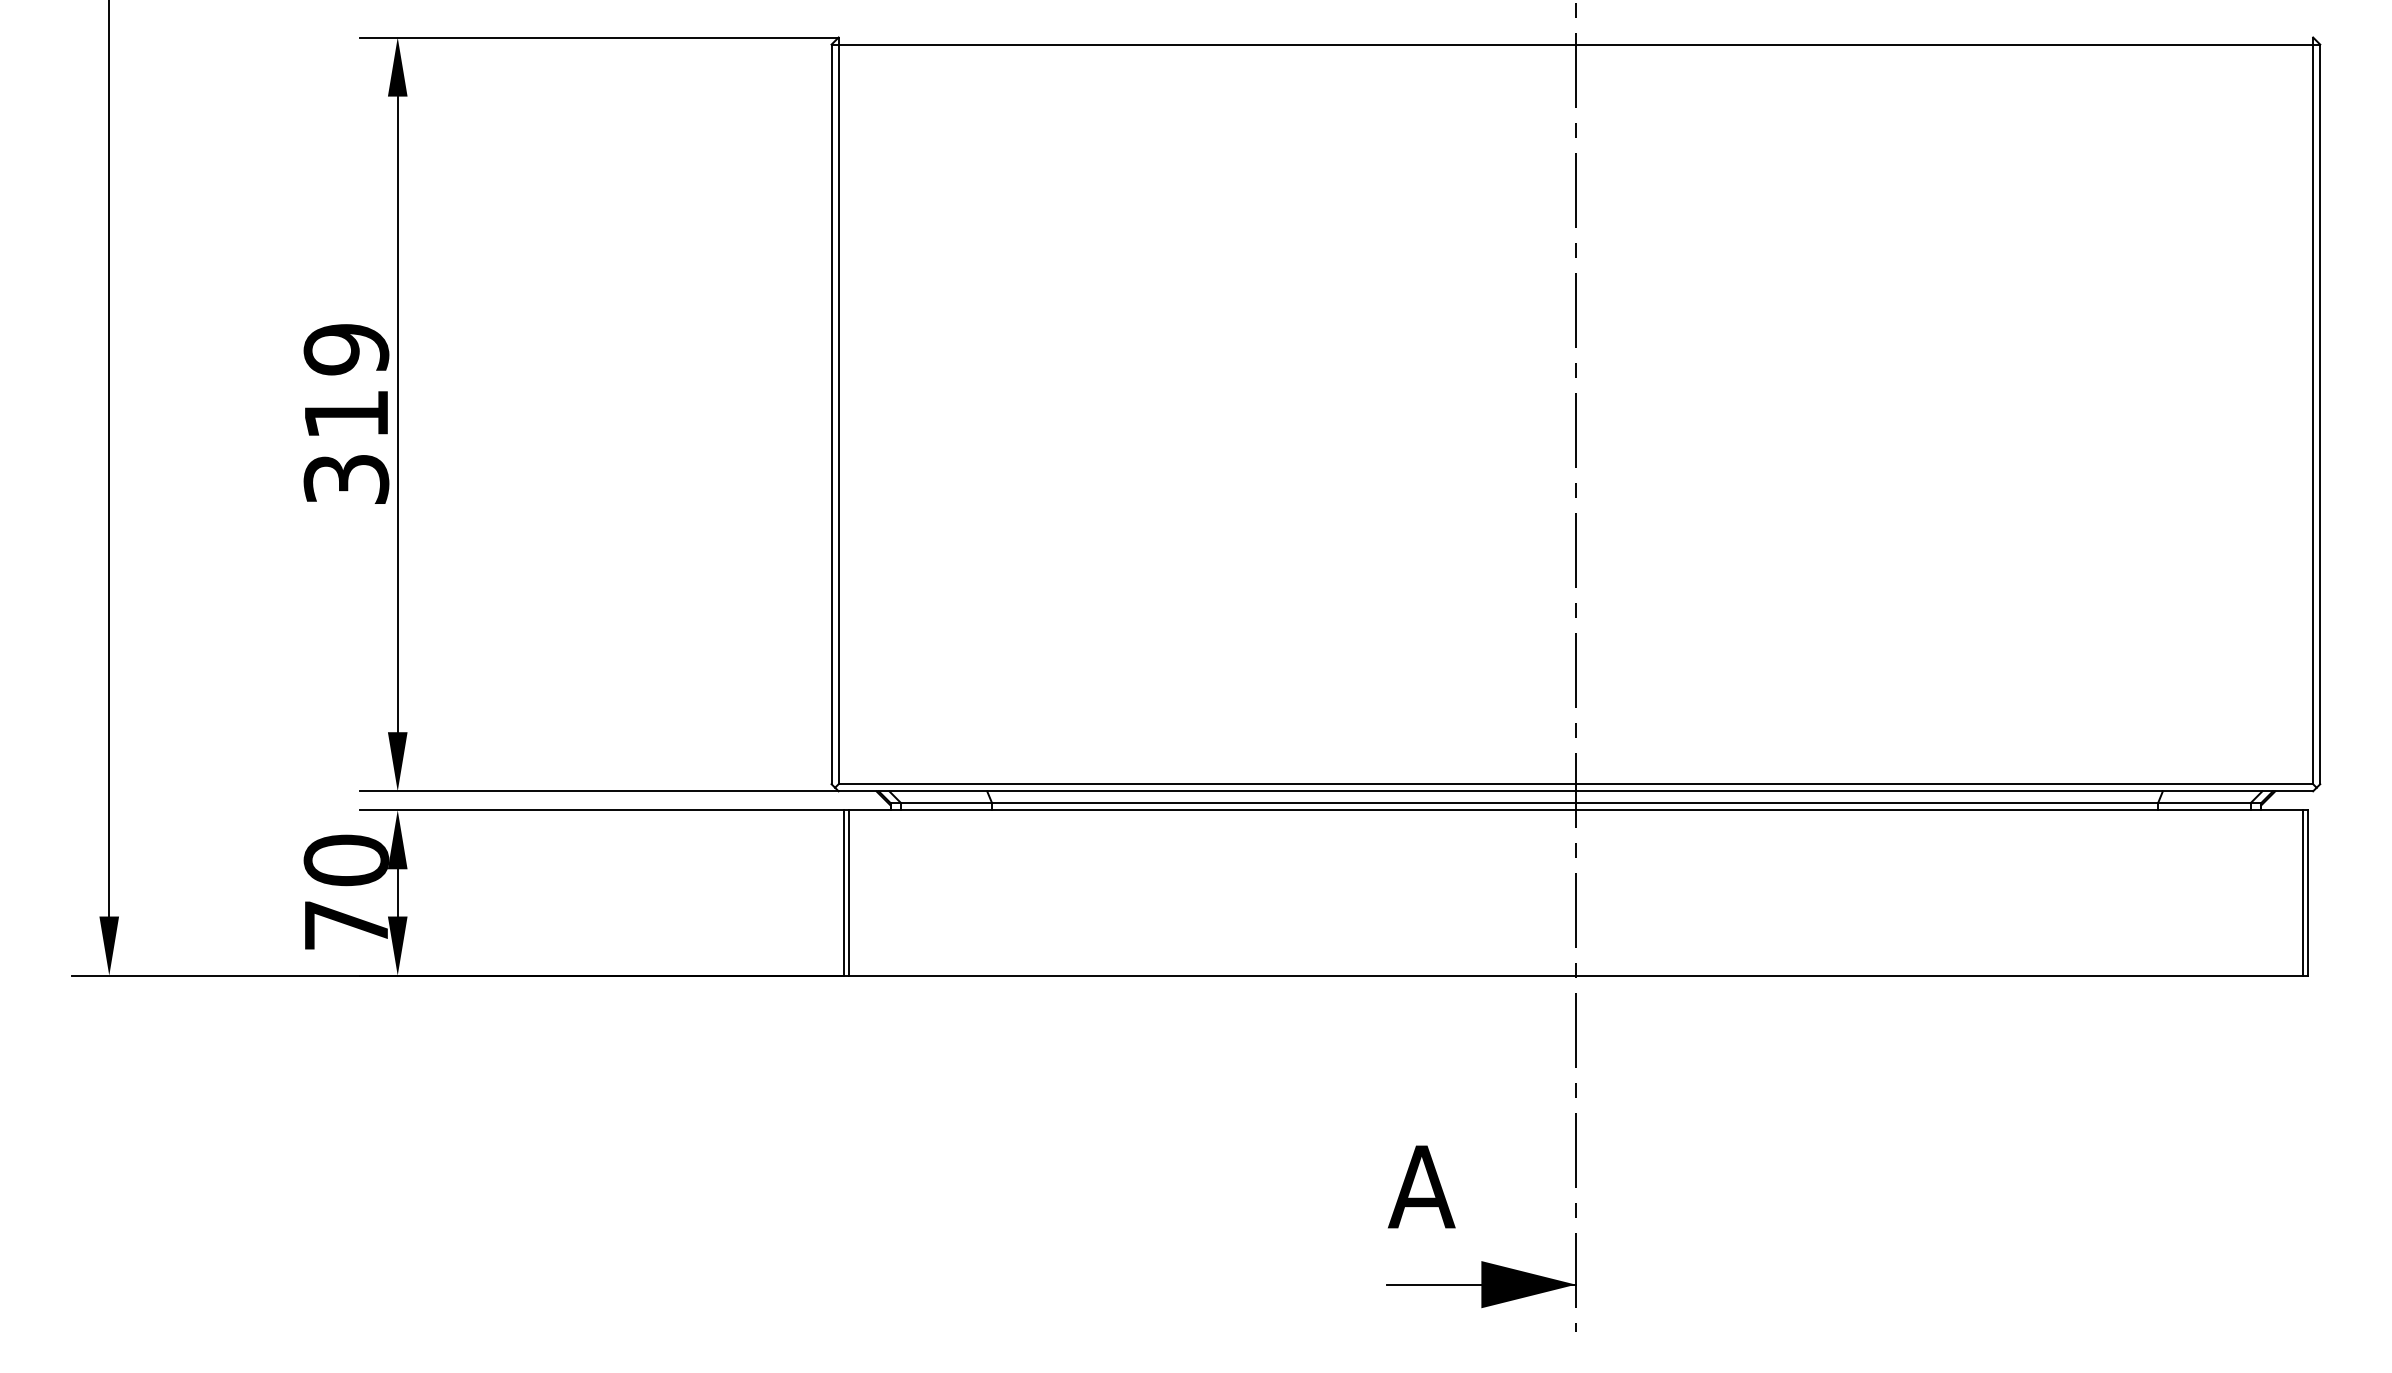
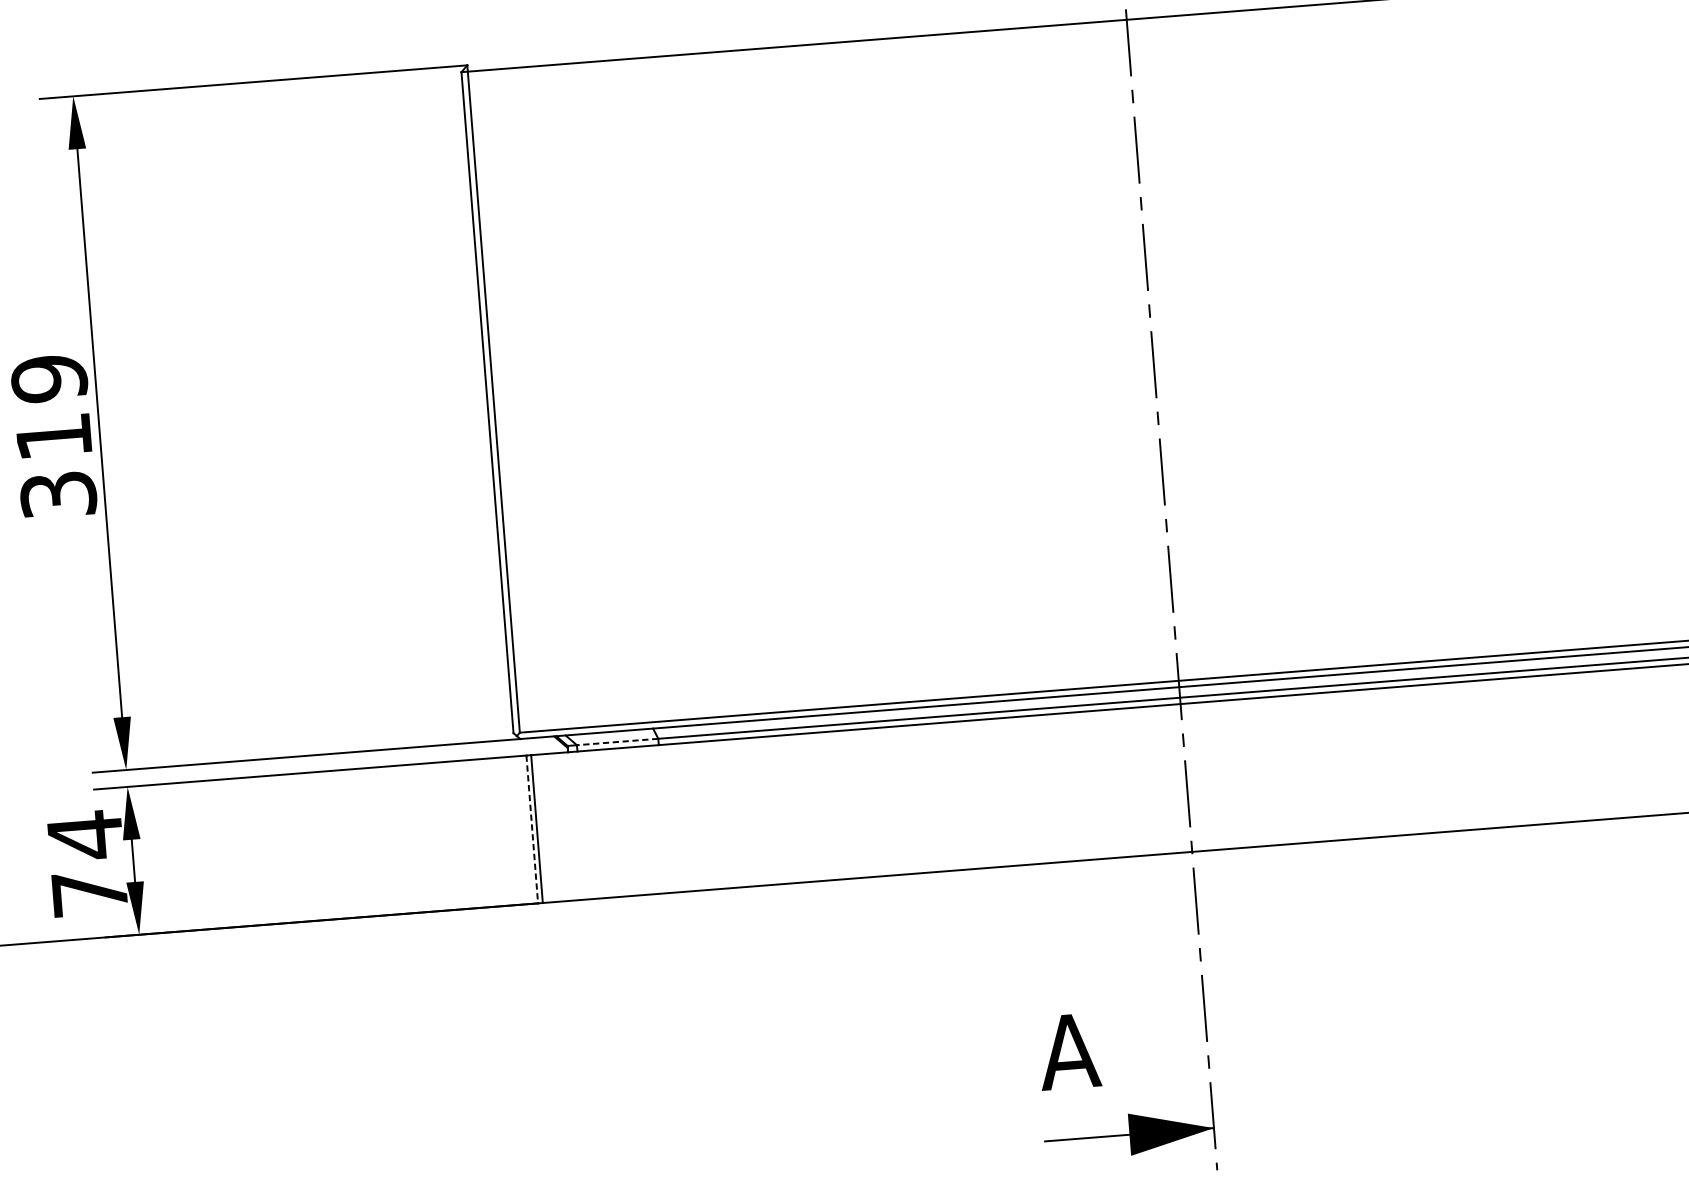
line: (946, 803) -> (617, 742), solid -> dashed
text: (346, 860) -> (85, 835), 70 -> 74
line: (843, 892) -> (531, 829), solid -> dashed

